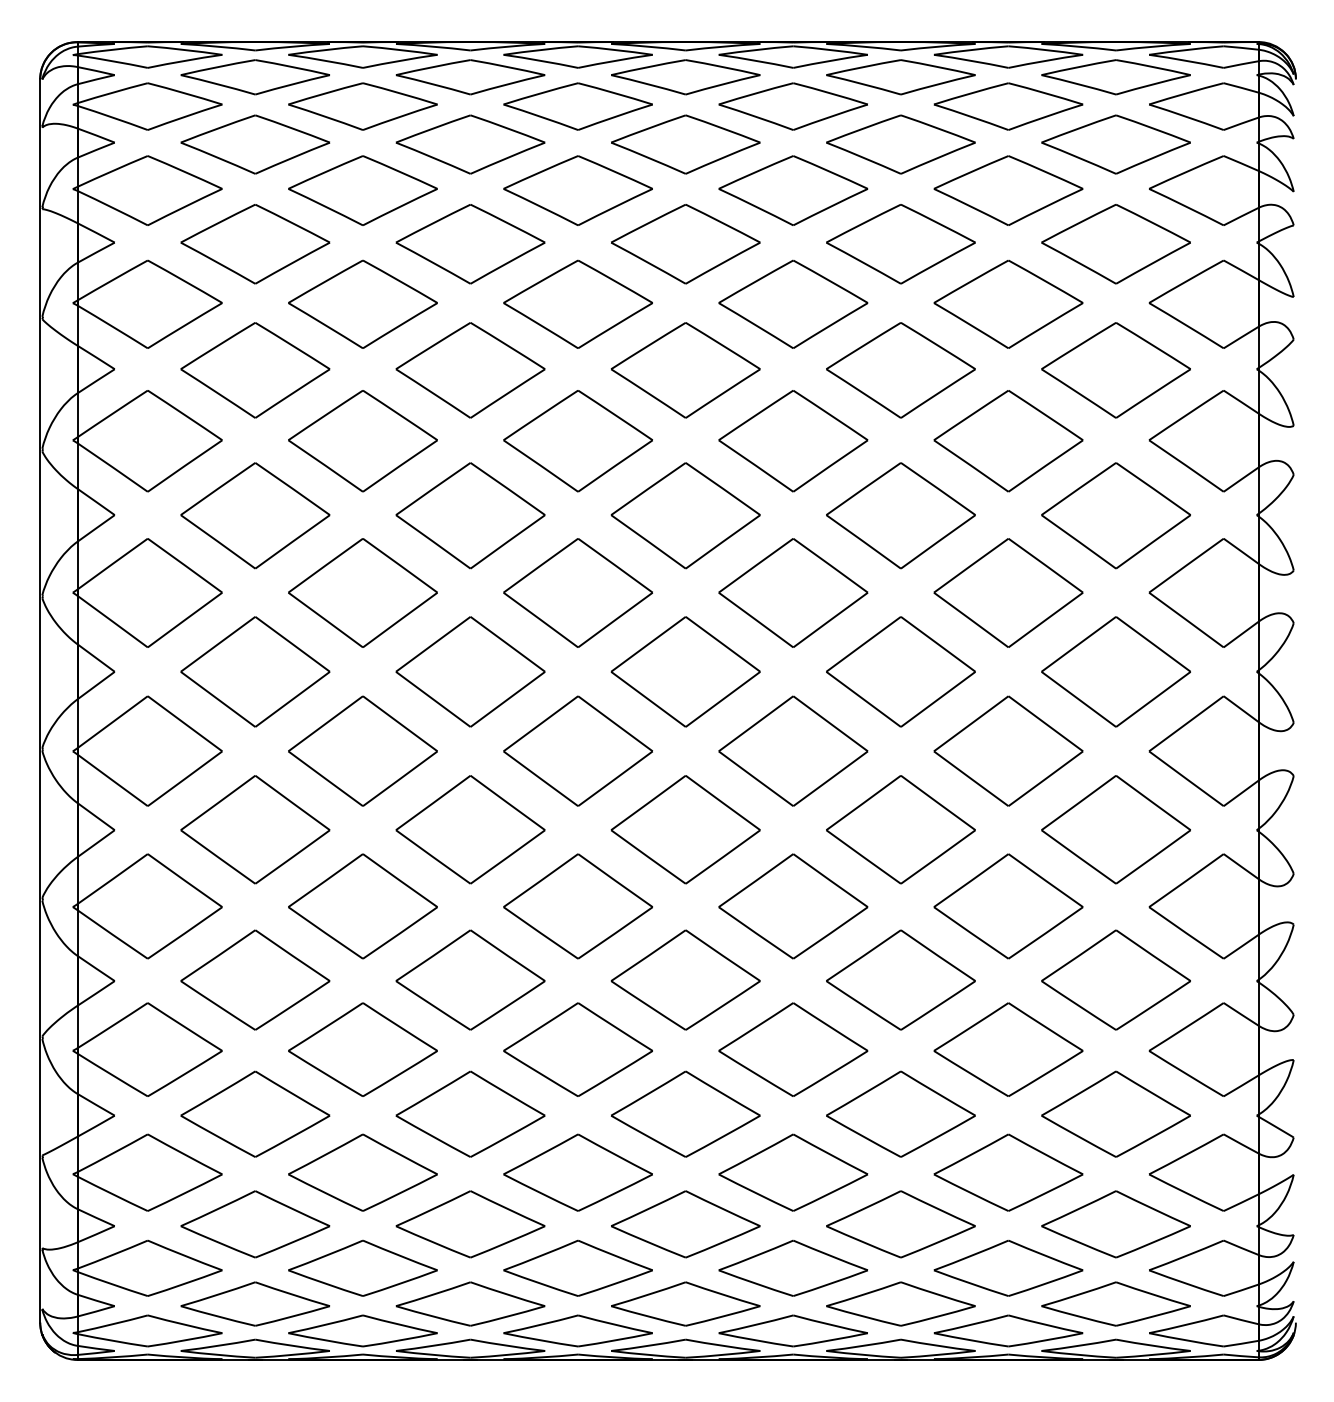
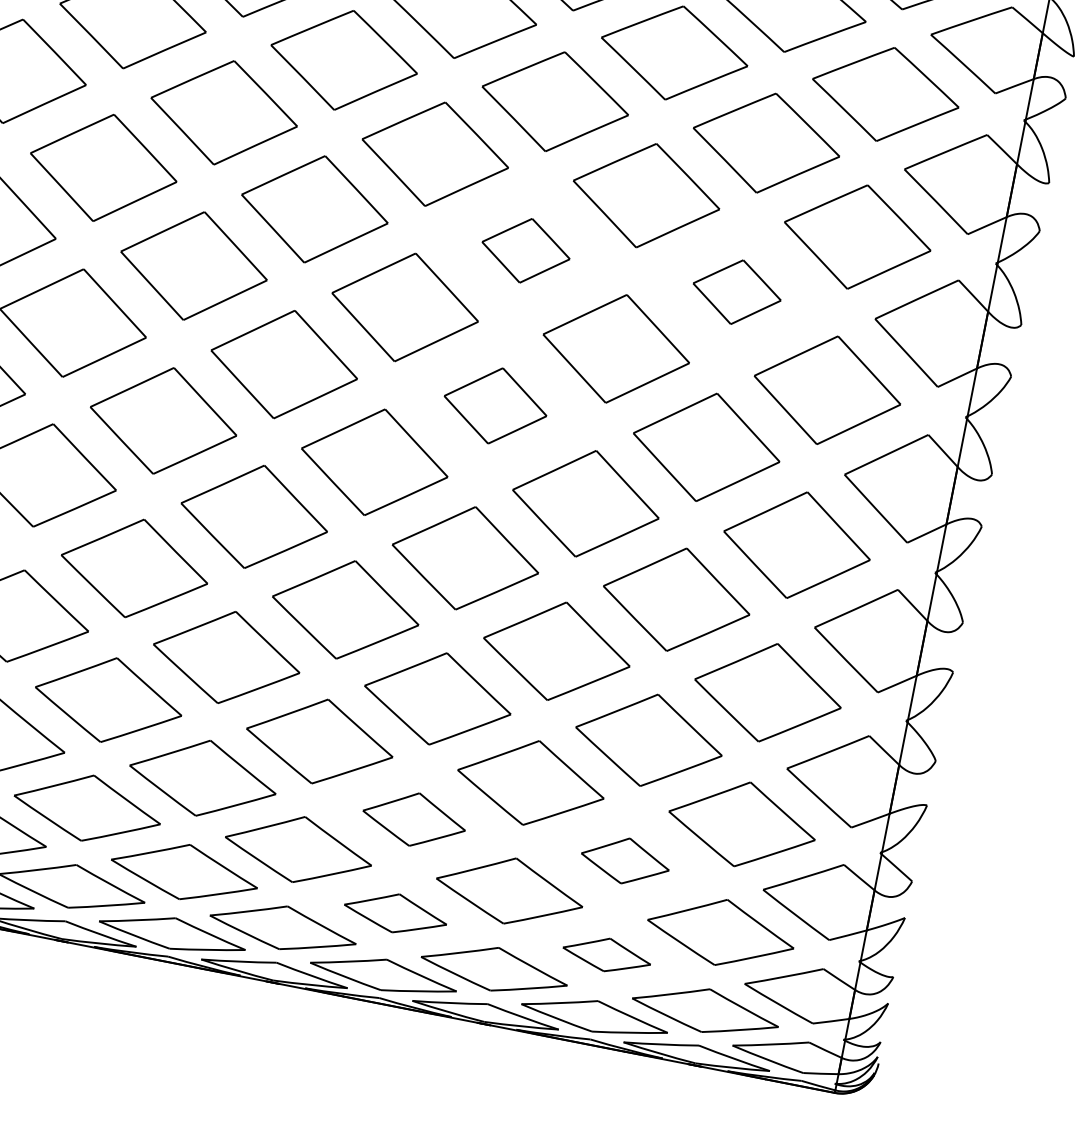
part: (793, 592) -> (526, 250), size x0.6
part: (1008, 592) -> (737, 291), size x0.6
part: (793, 750) -> (495, 405), size x0.7
part: (793, 1172) -> (414, 819), size x0.7
part: (1008, 1172) -> (625, 860), size x0.6
part: (792, 1267) -> (395, 912), size x0.7
part: (1008, 1268) -> (607, 955), size x0.6

